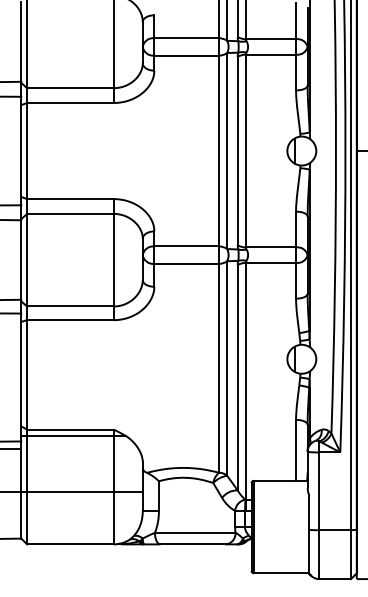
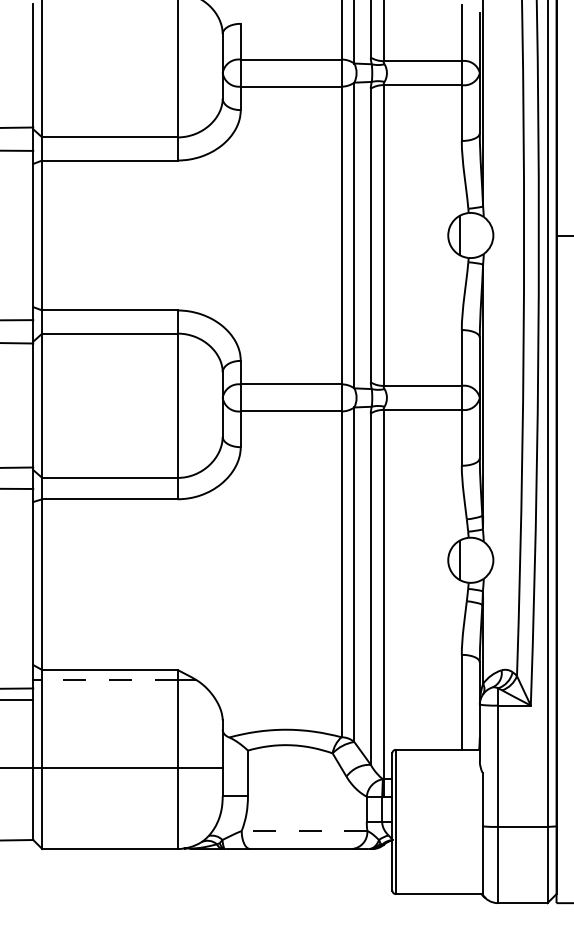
line: (69, 436) -> (108, 680), solid -> dashed
line: (194, 532) -> (303, 830), solid -> dashed

